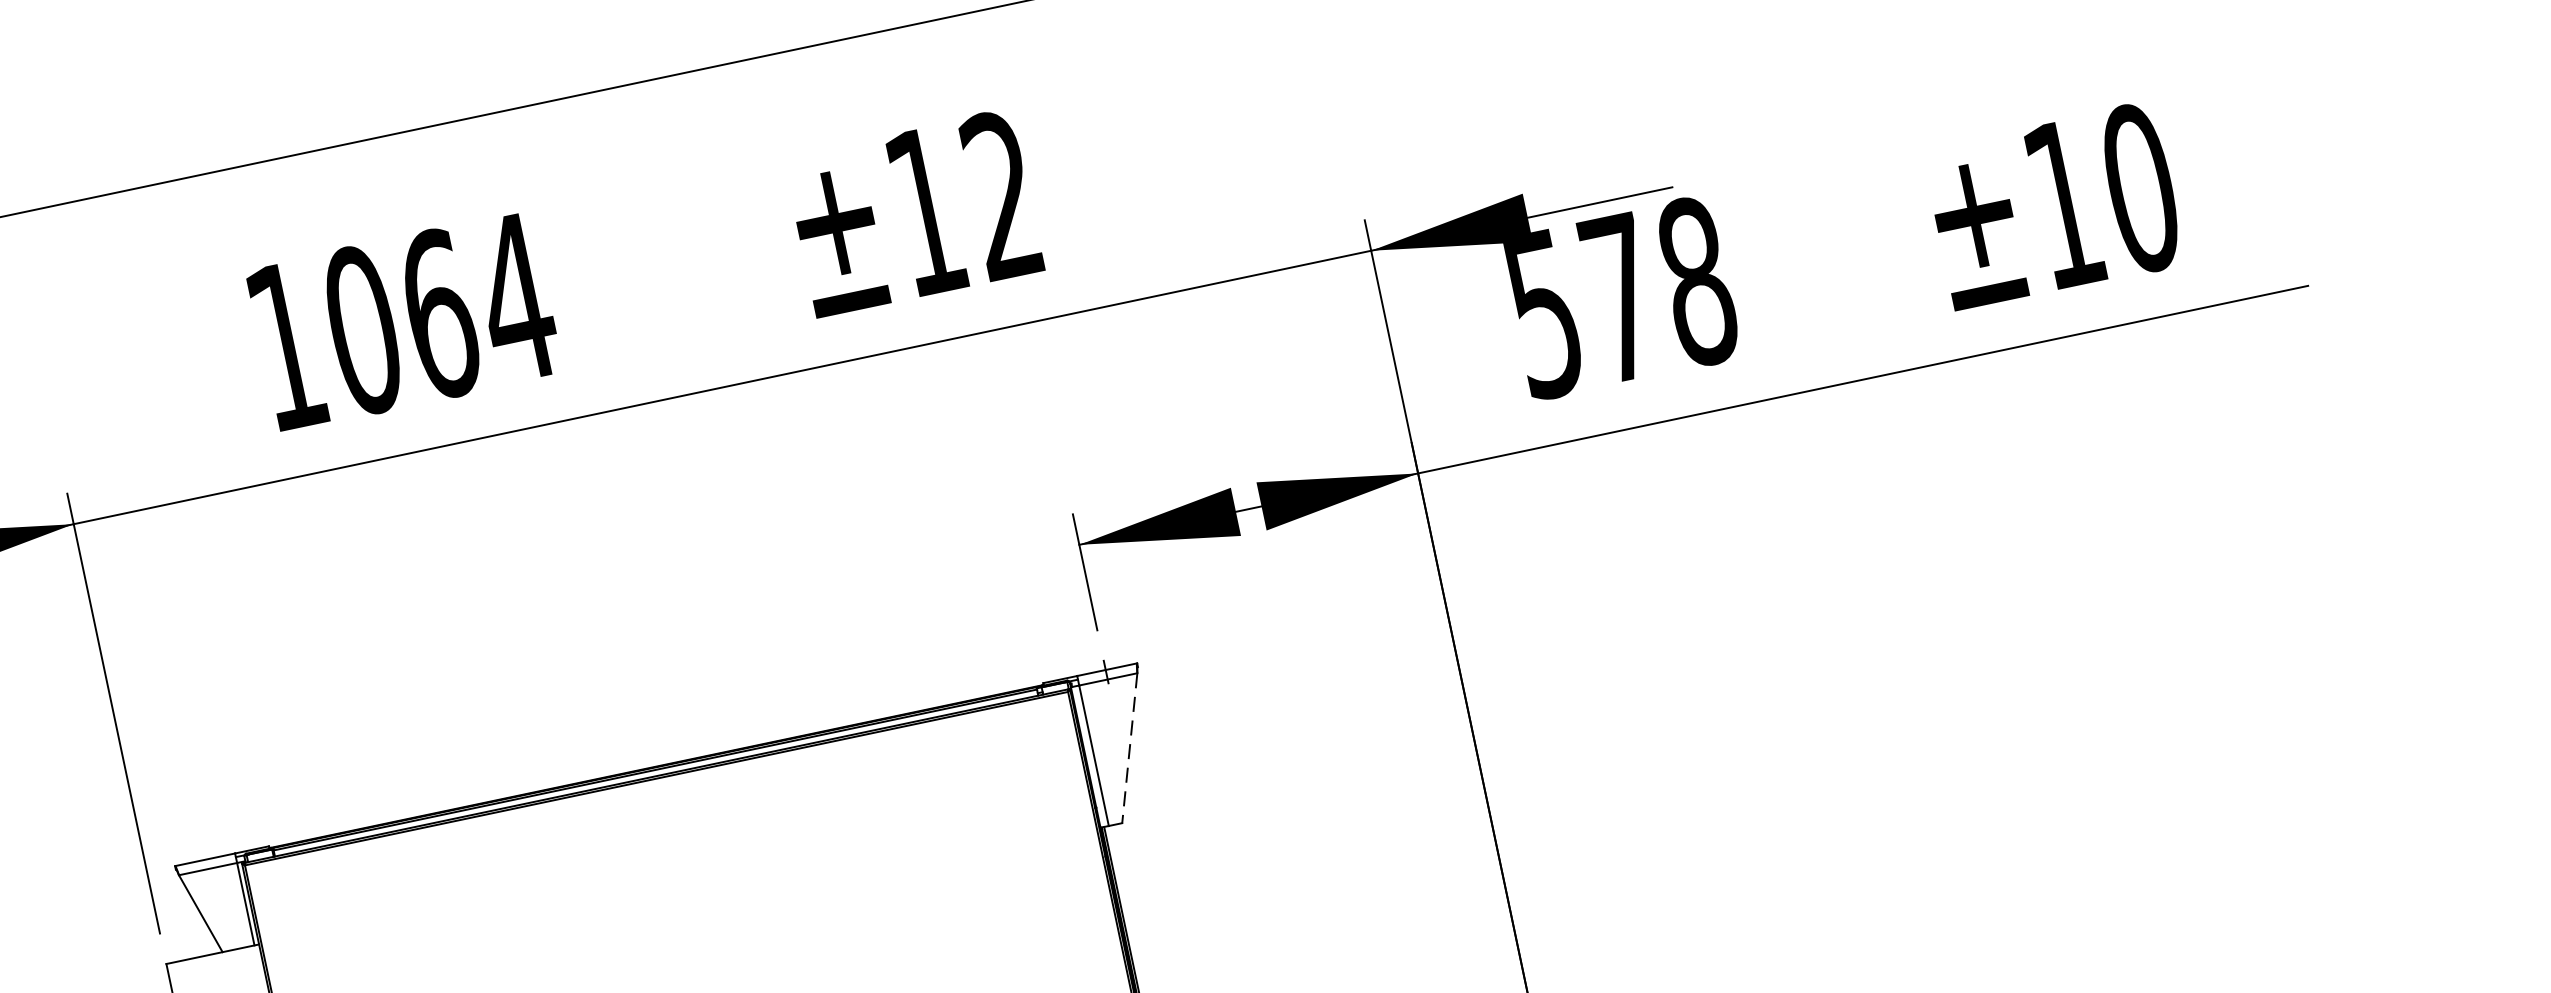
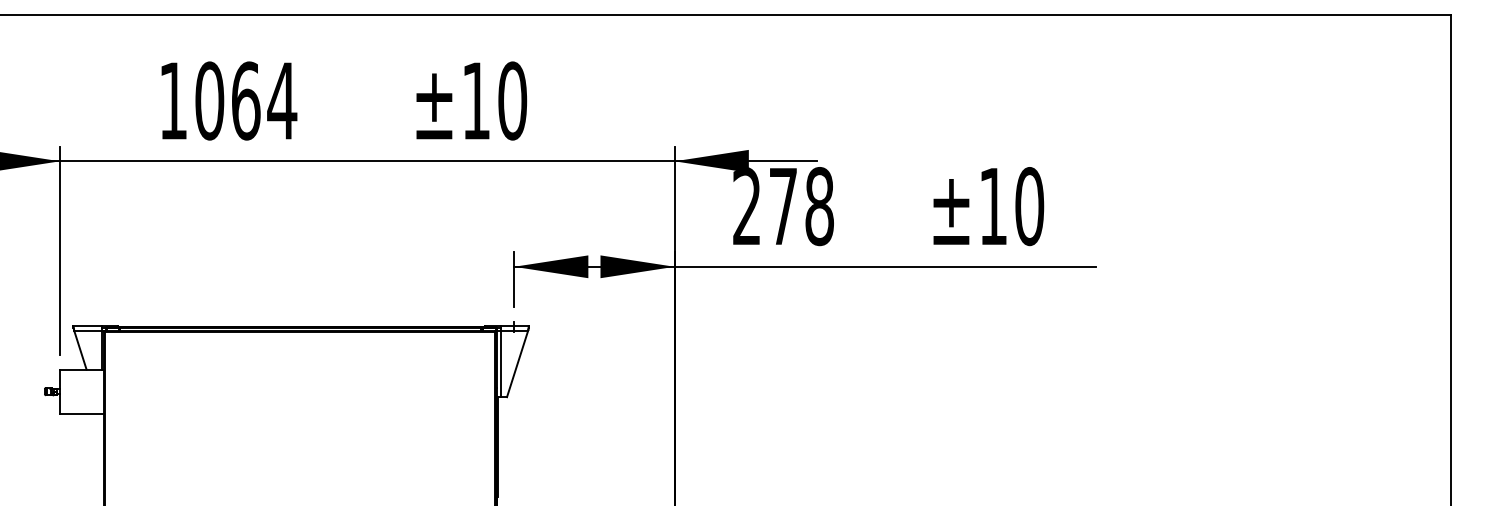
text: (1001, 194) -> (512, 100), ±12 -> ±10
text: (1542, 314) -> (746, 206), 578 -> 278
line: (1129, 747) -> (517, 363), dashed -> solid

